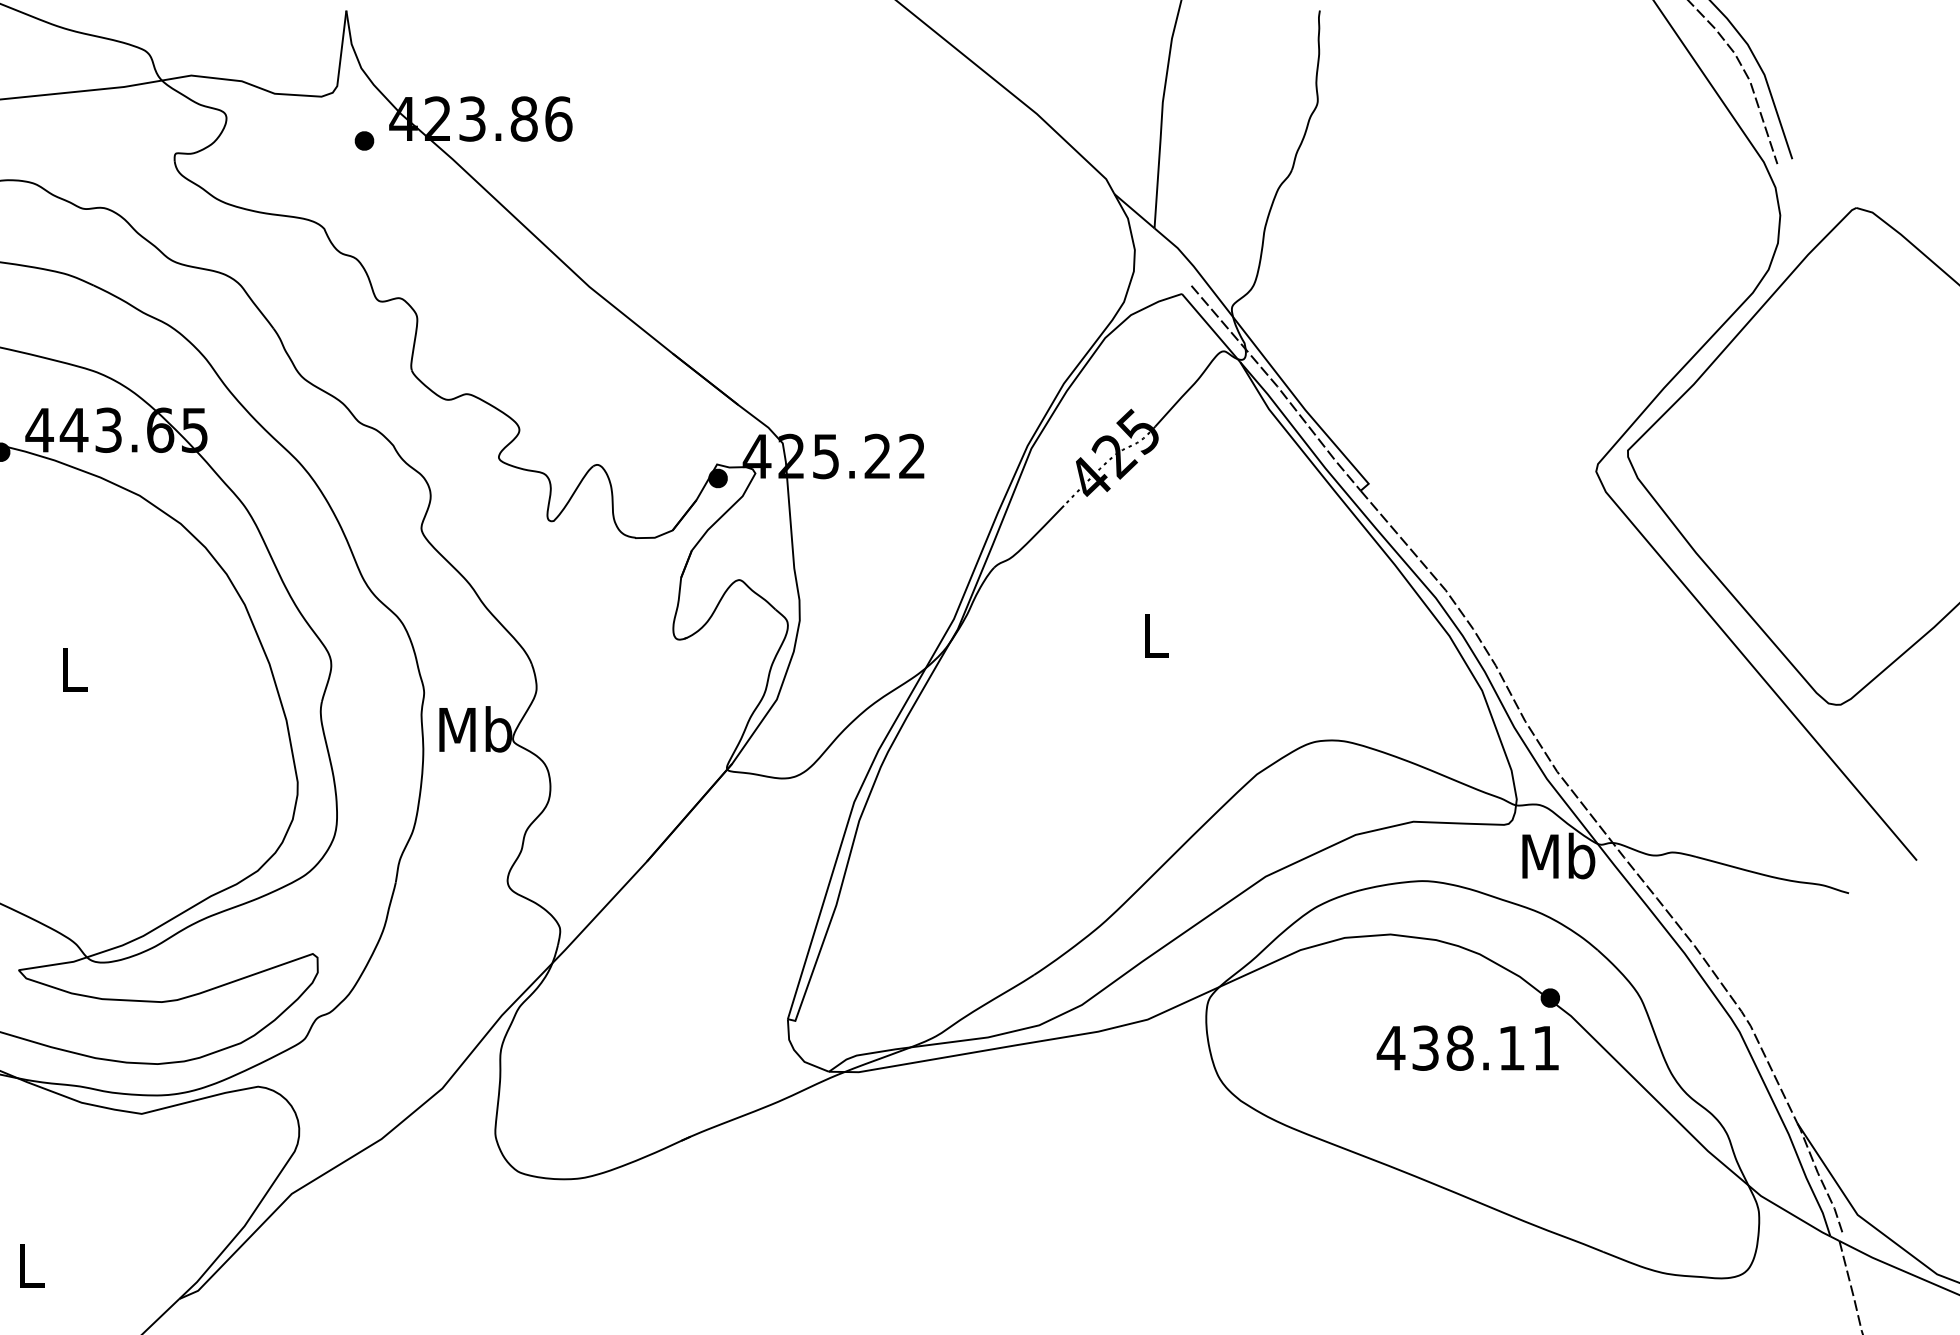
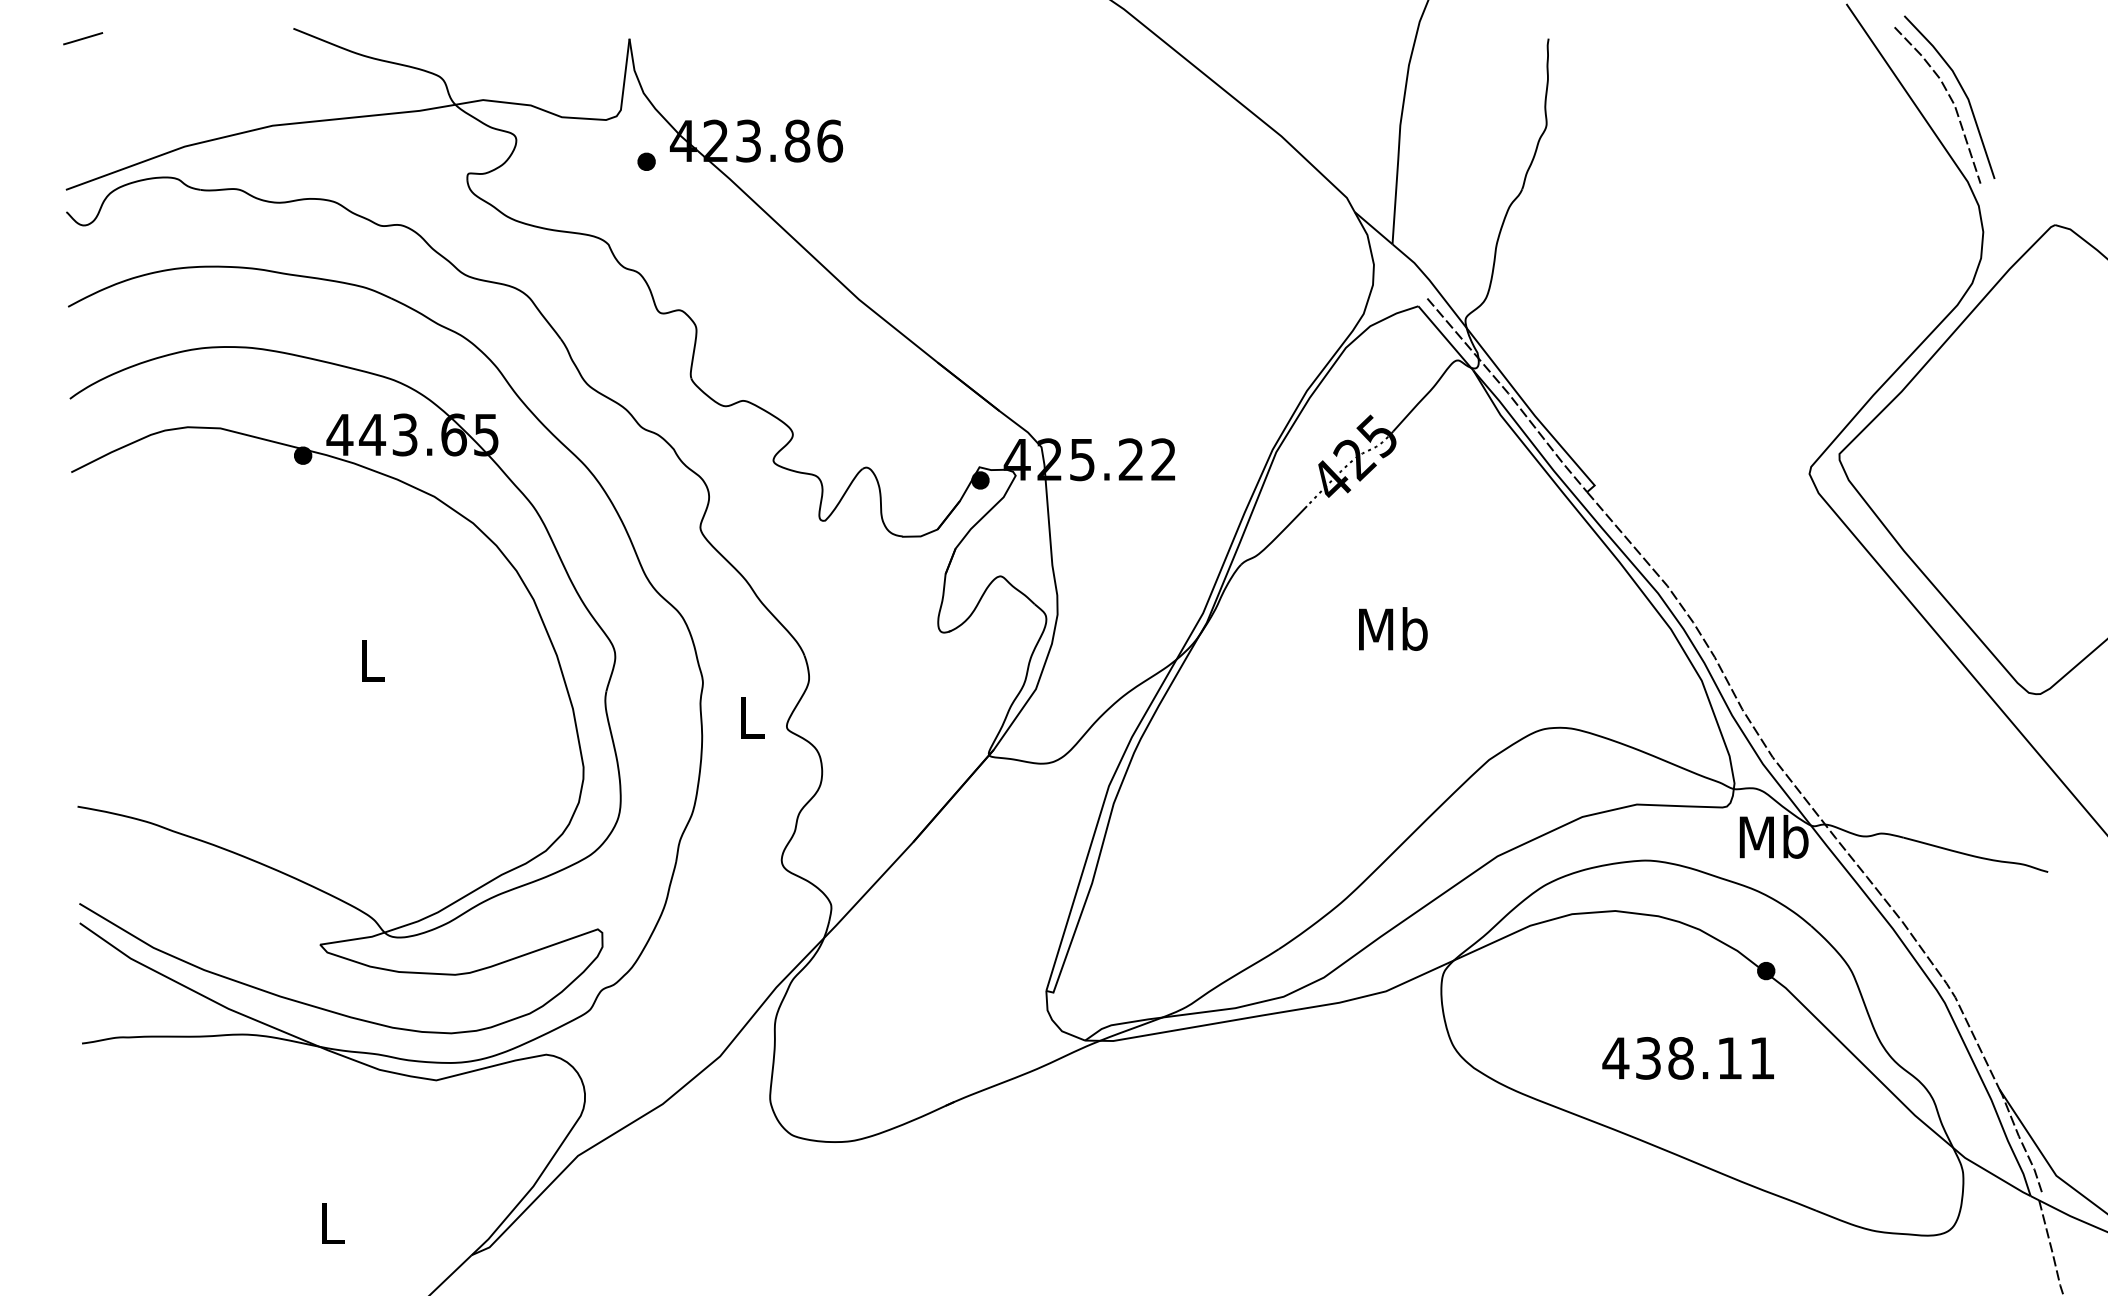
text: (1155, 635) -> (1393, 628), L -> Mb
text: (475, 729) -> (751, 717), Mb -> L
text: (1466, 1048) -> (1687, 1058), moved

